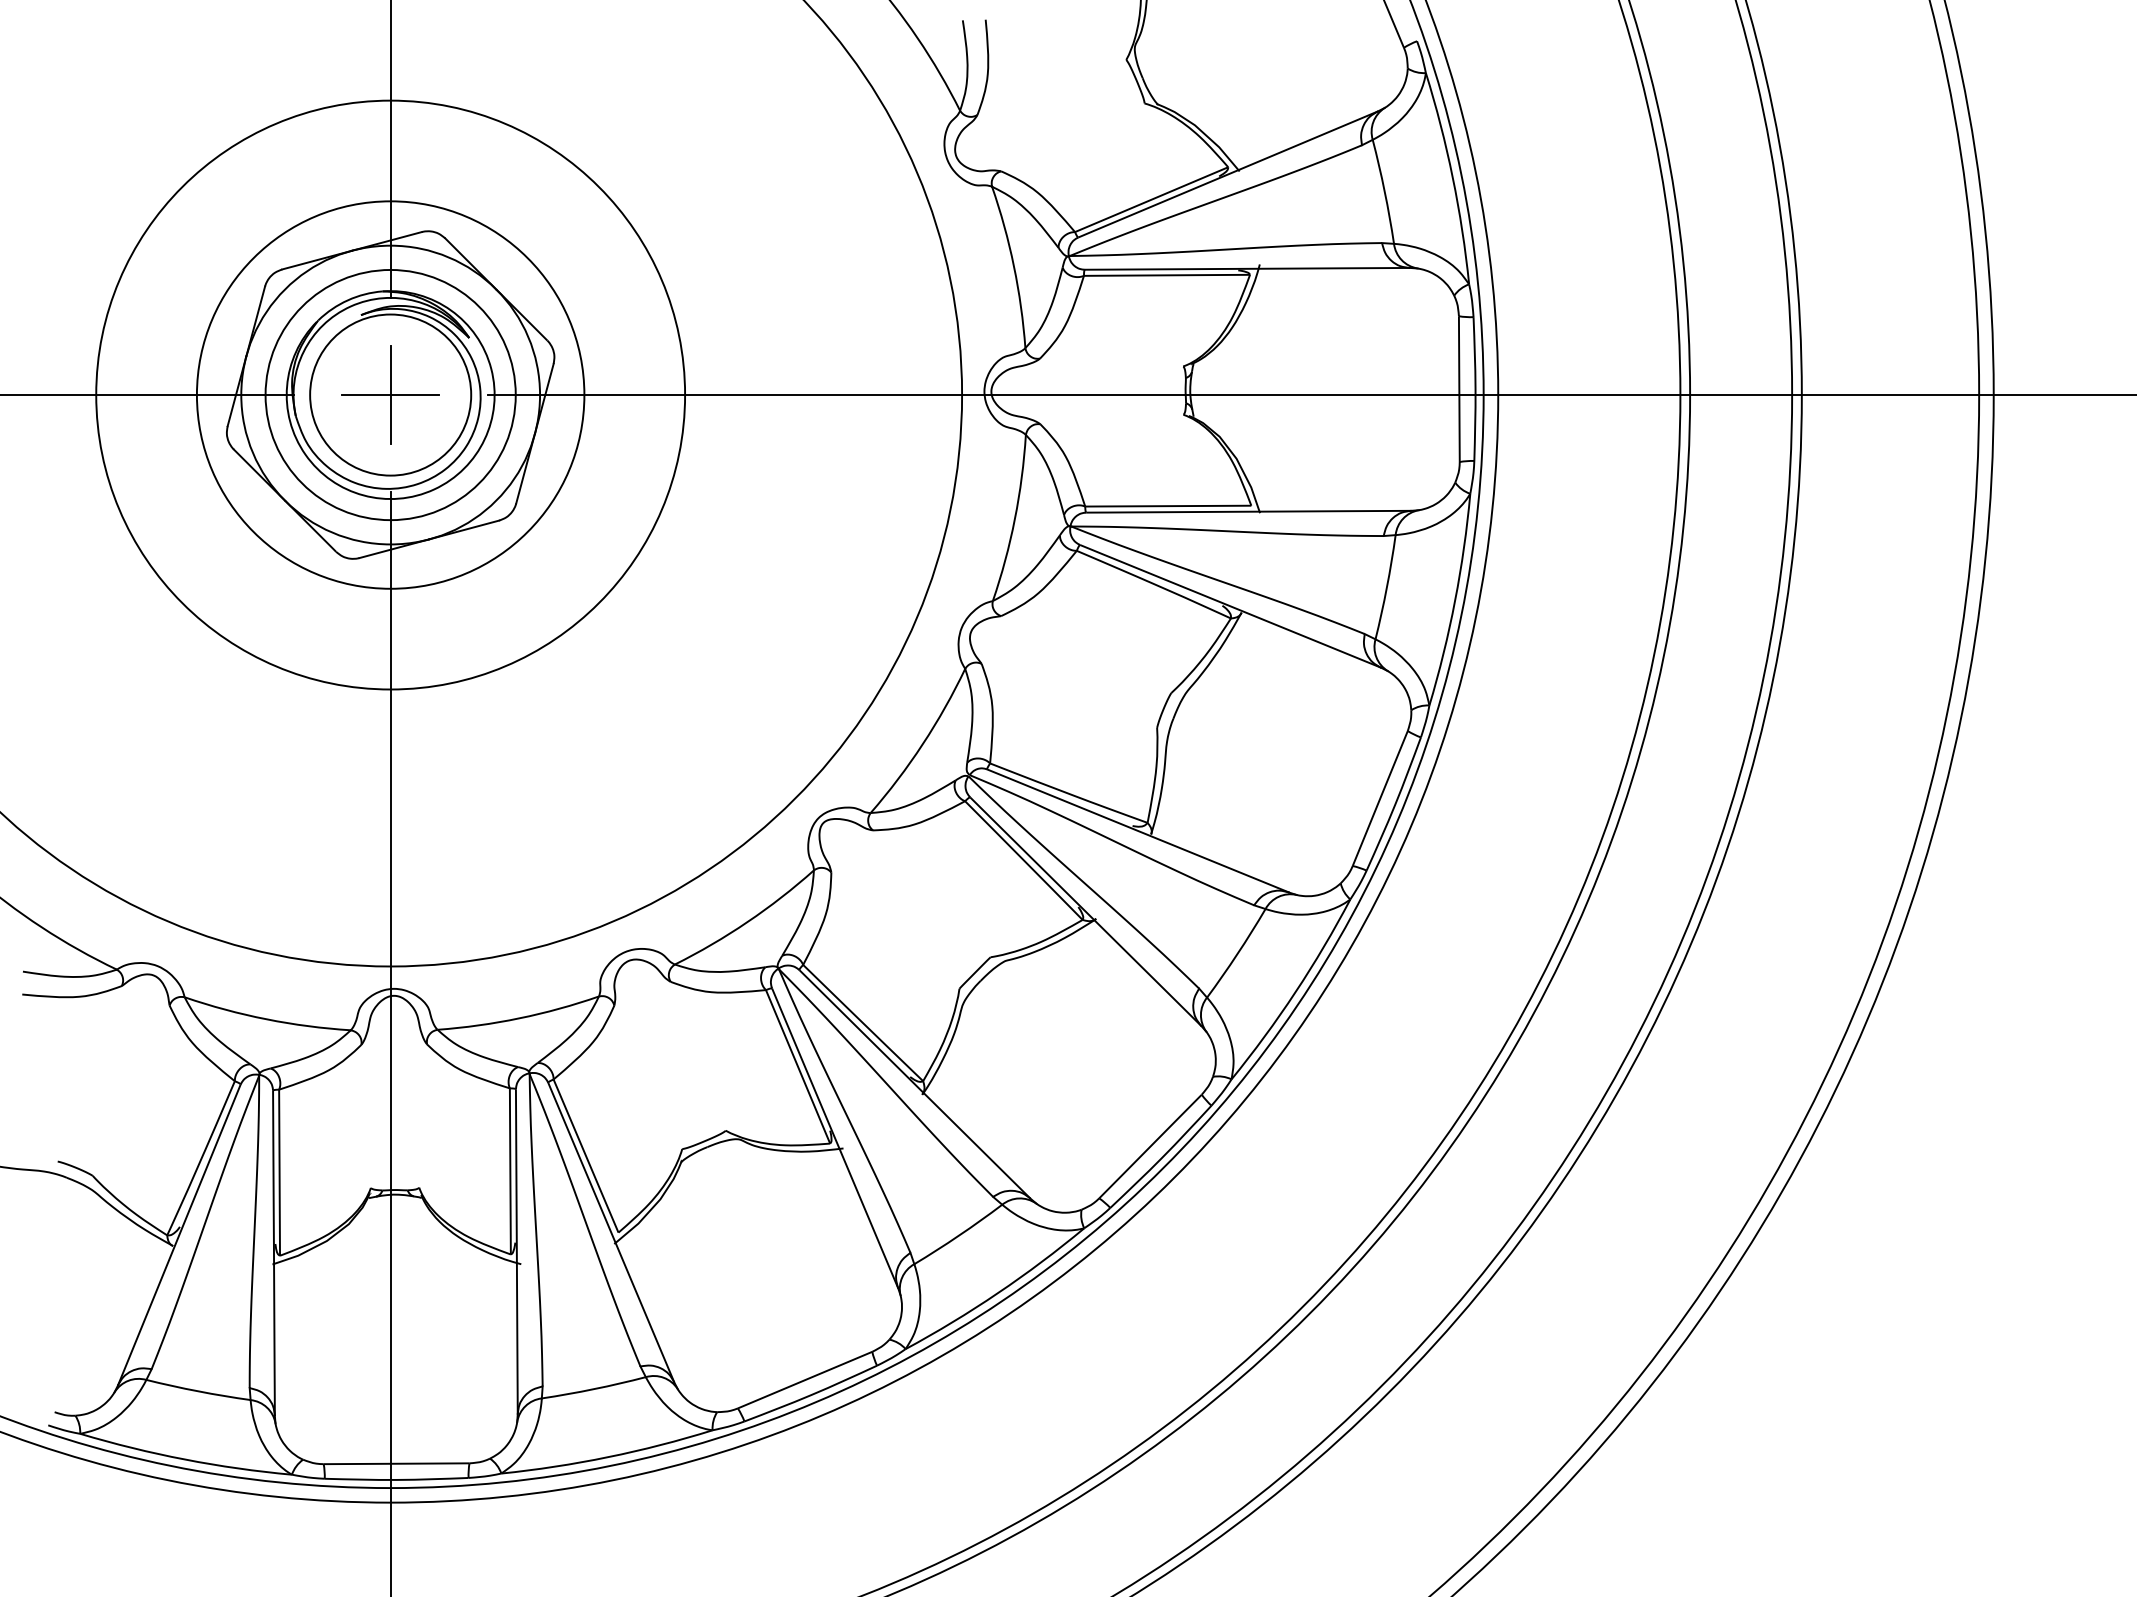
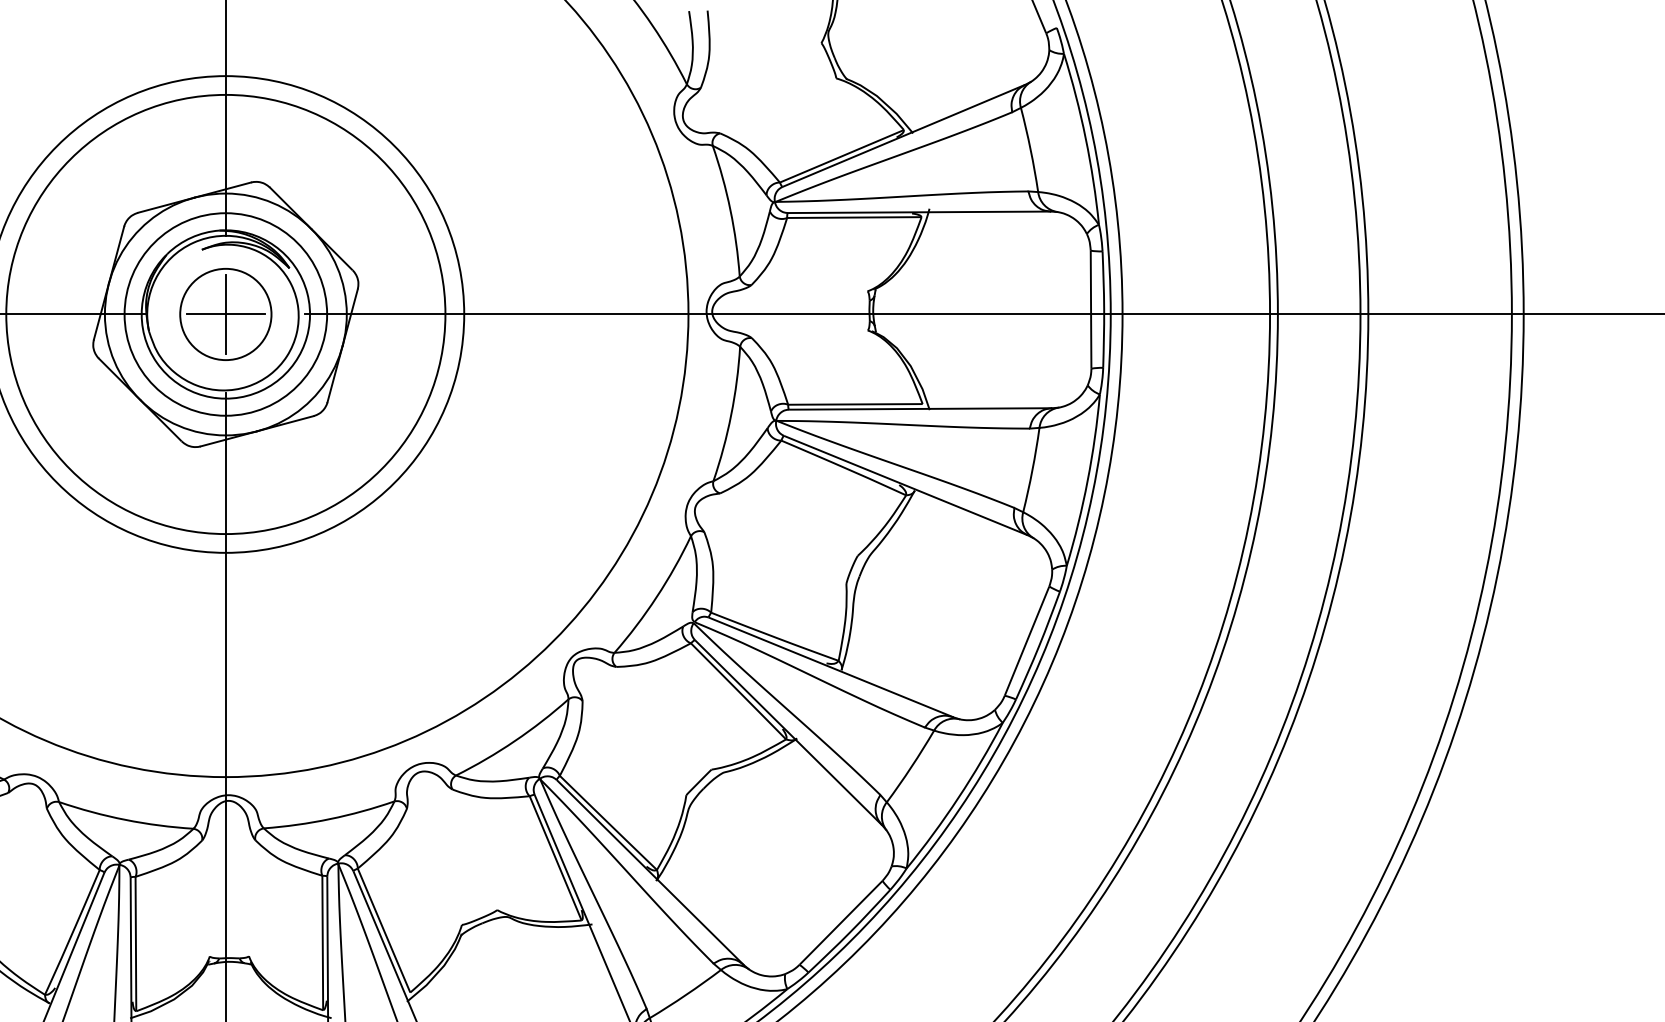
circle: (390, 394) -> (225, 314), size x0.7
circle: (390, 394) -> (225, 314), size x1.4

